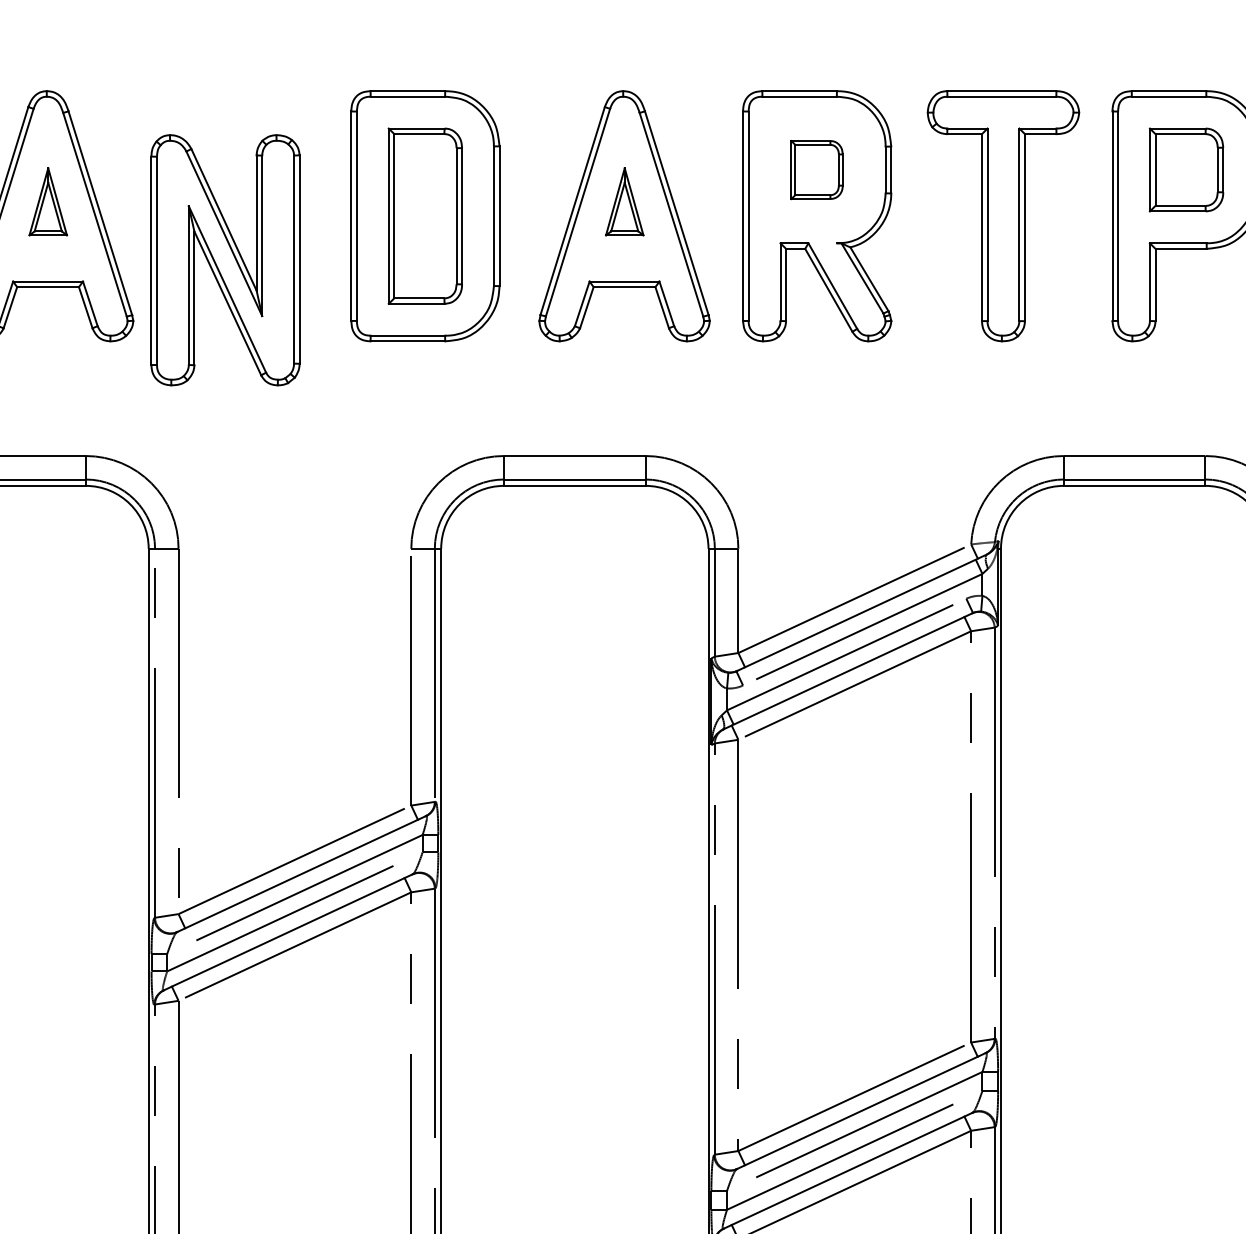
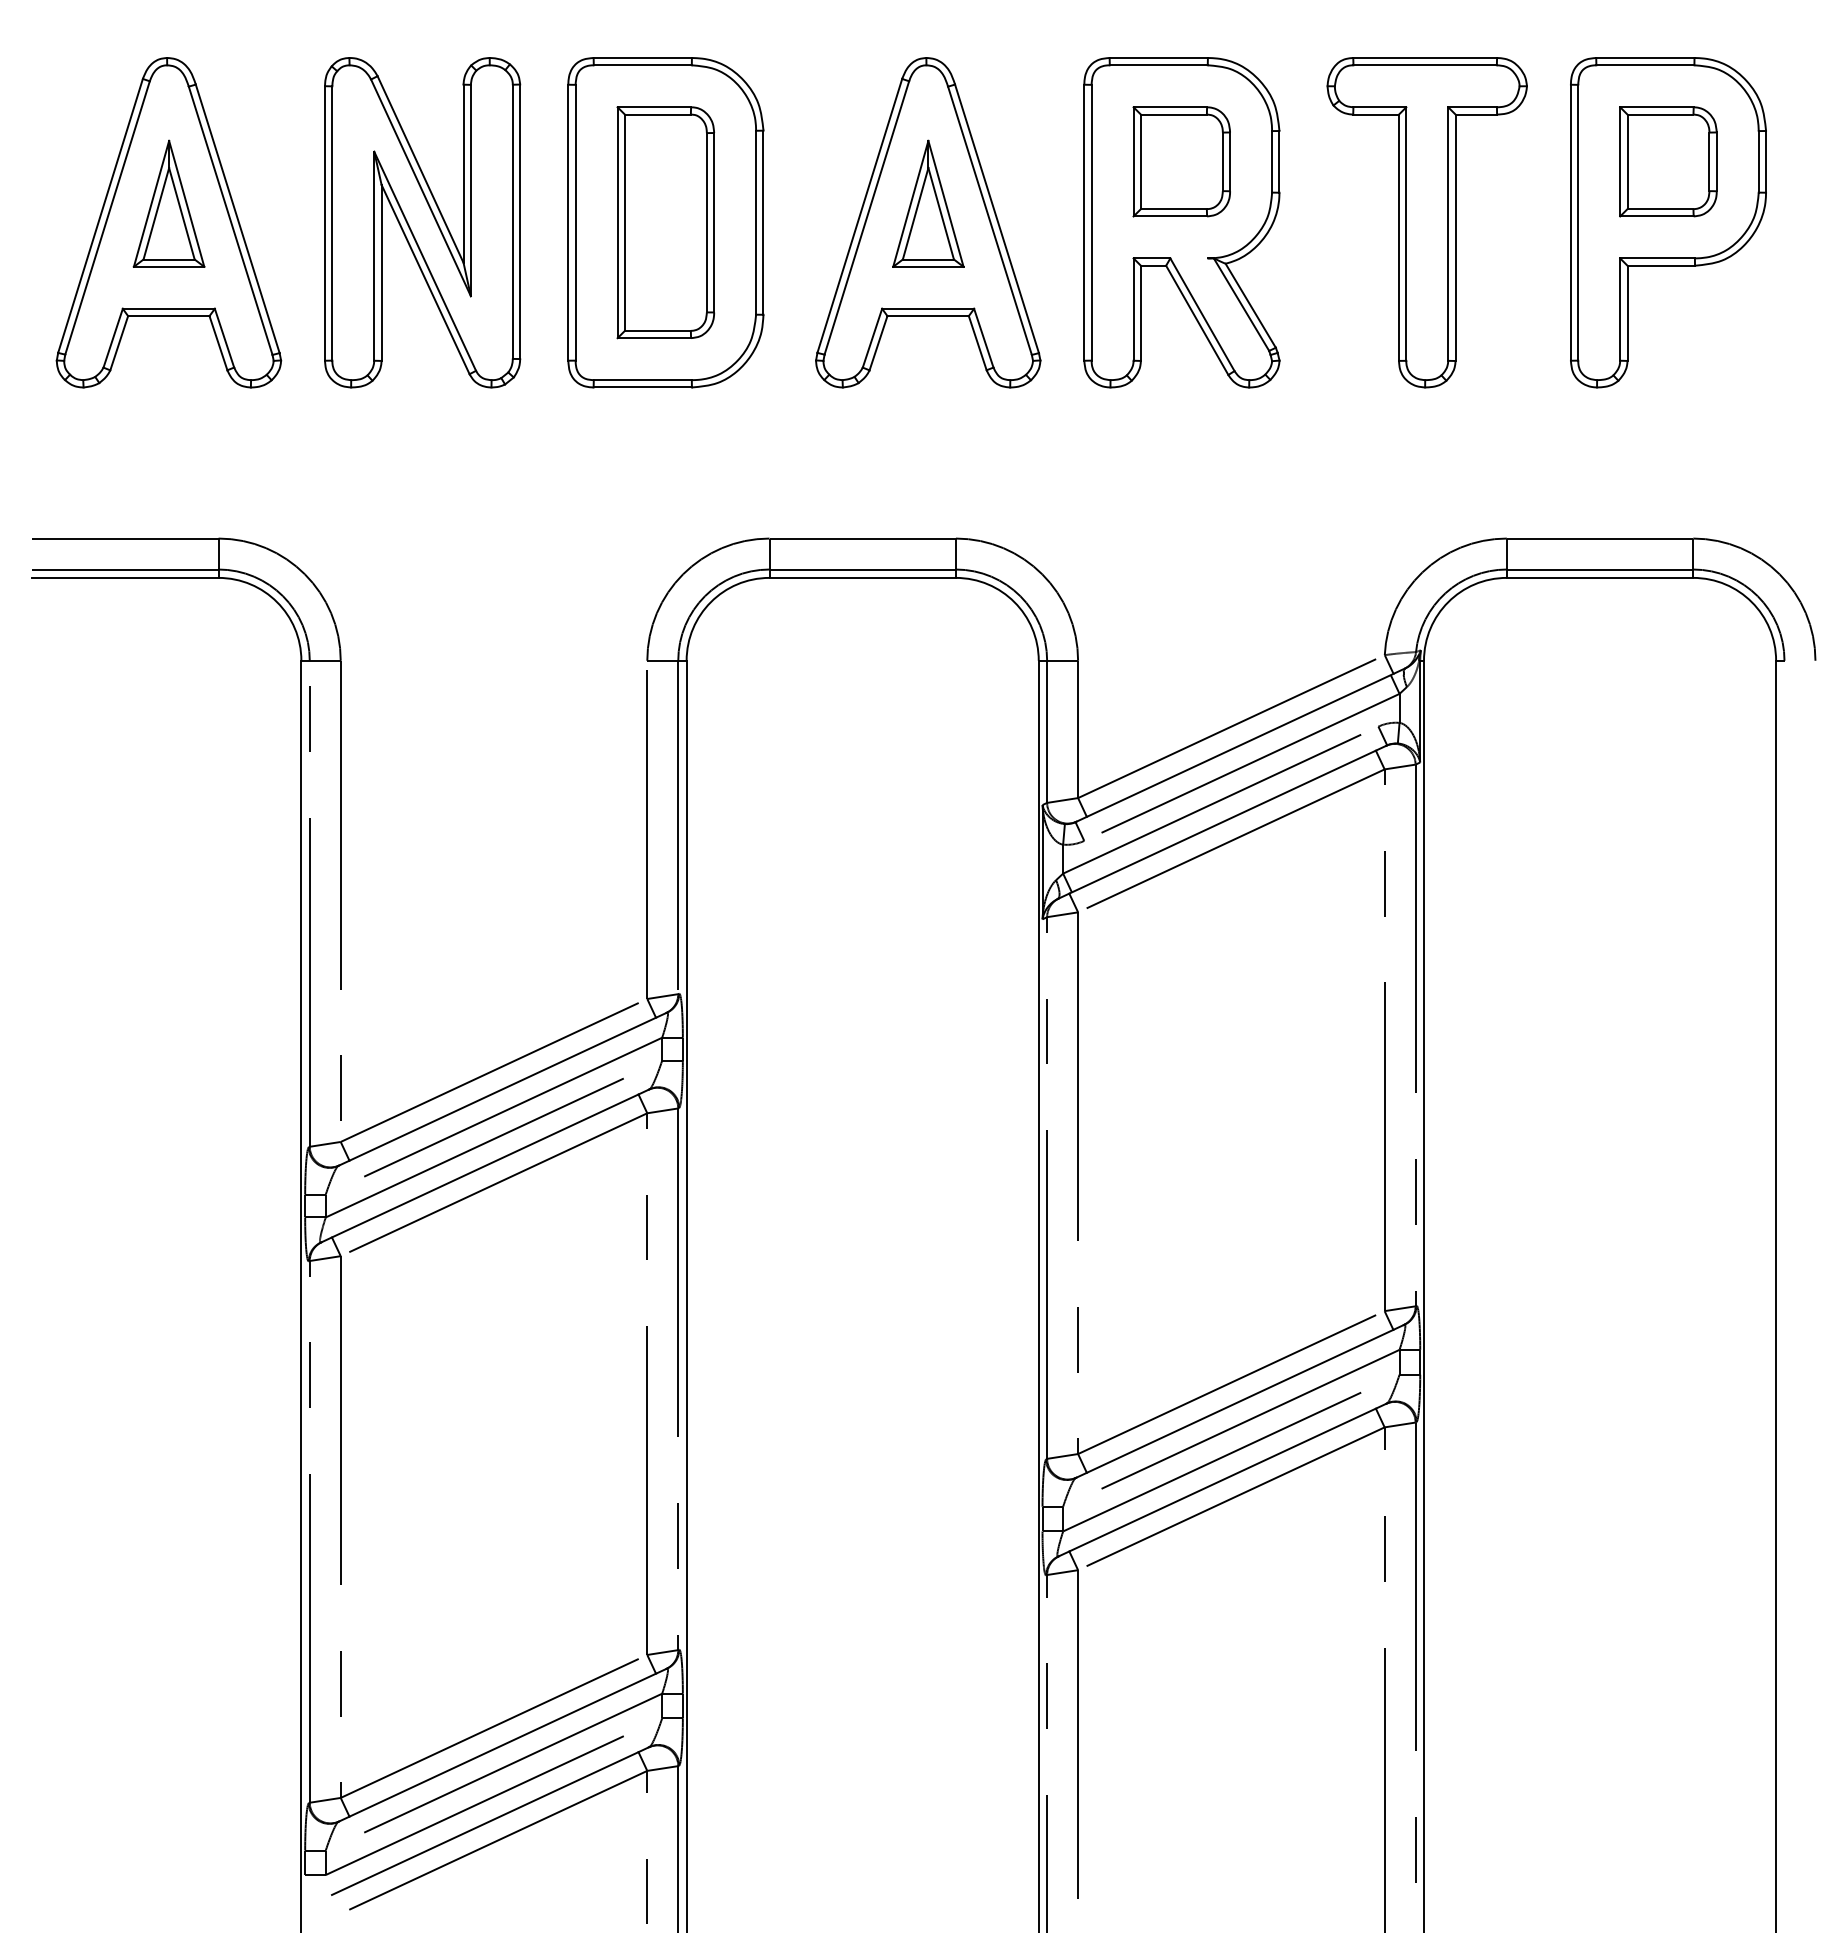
part: (816, 169) -> (1181, 161), size x1.43
part: (47, 201) -> (168, 203), size x1.43
part: (624, 201) -> (928, 203), size x1.43
part: (225, 260) -> (422, 222), moved

